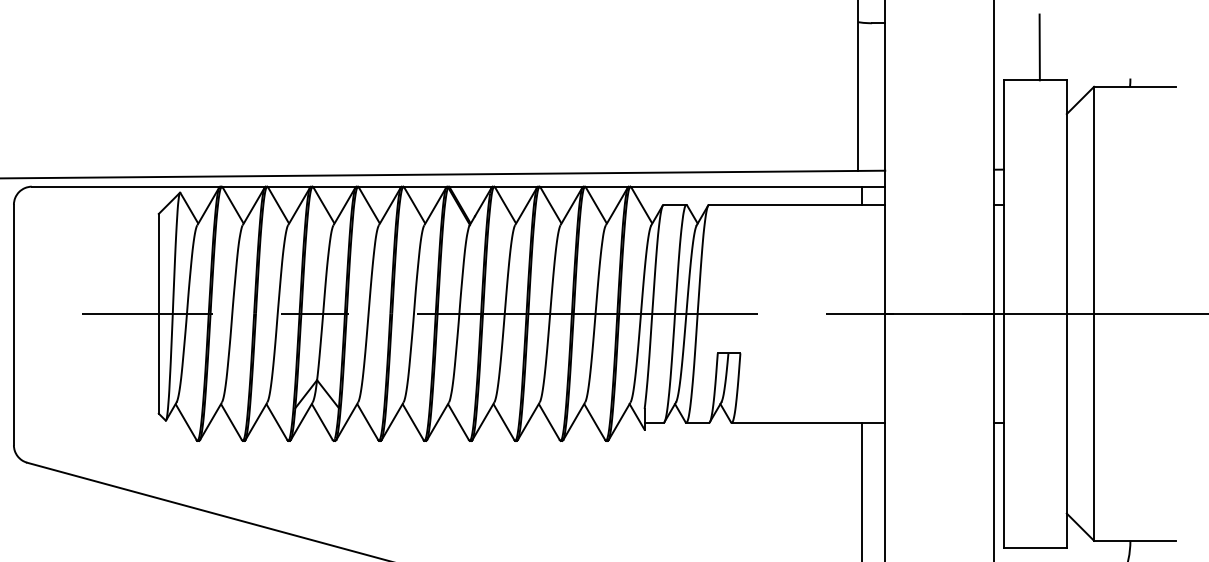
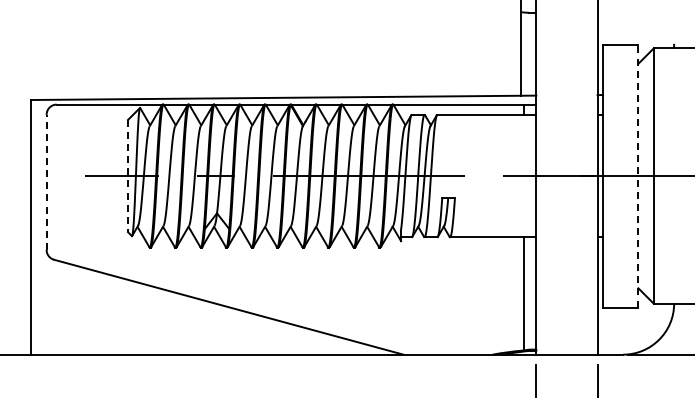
line: (1040, 45) -> (623, 25), removed
line: (159, 314) -> (128, 176), solid -> dashed
line: (1066, 314) -> (638, 176), solid -> dashed
line: (13, 325) -> (46, 182), solid -> dashed

